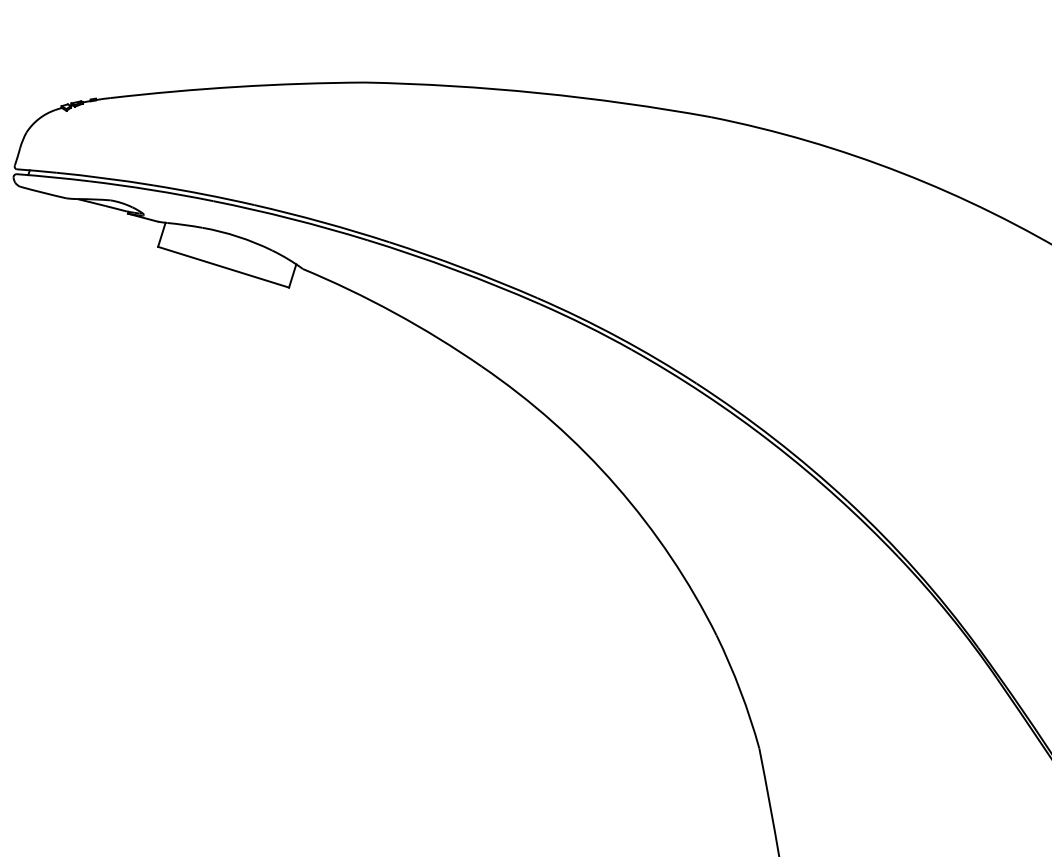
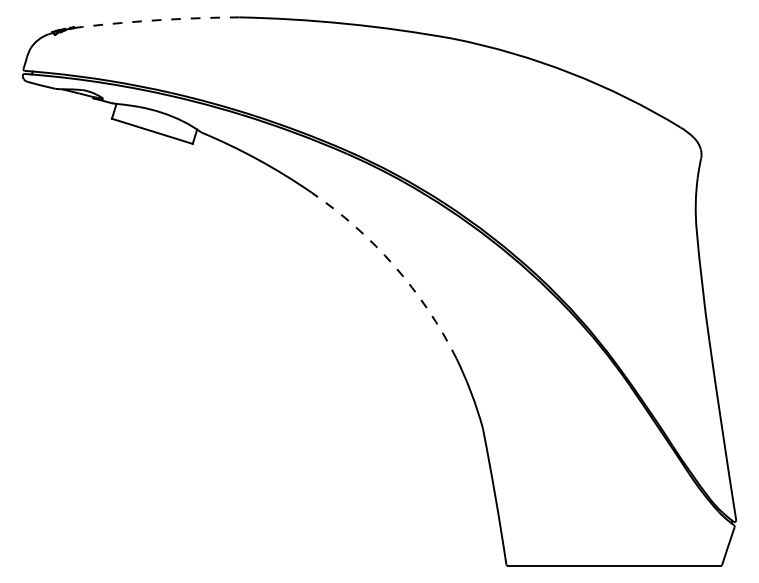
arc: (236, 87) -> (160, 20), solid -> dashed
arc: (616, 486) -> (394, 266), solid -> dashed

